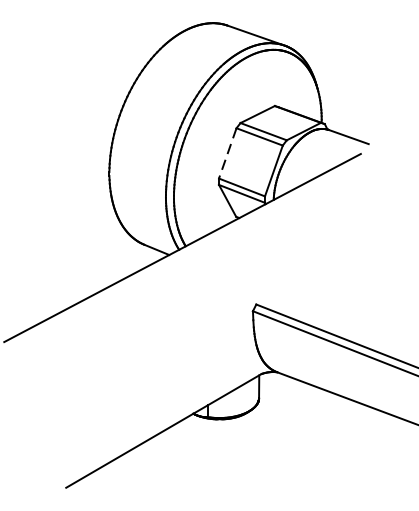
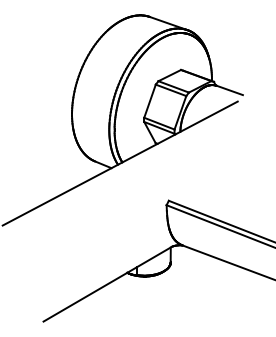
line: (228, 153) -> (150, 101), dashed -> solid

